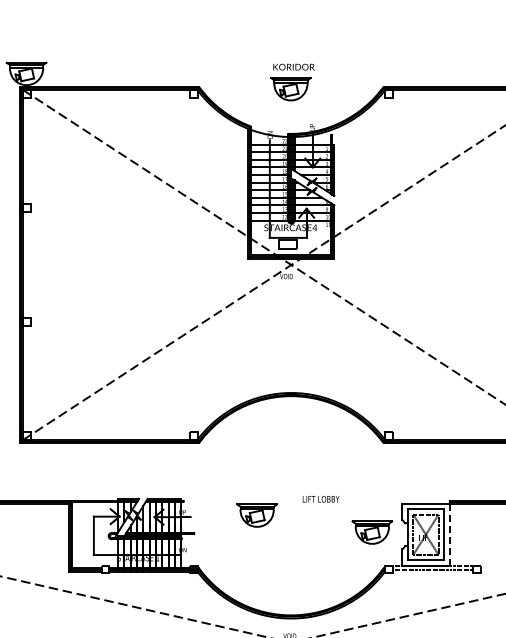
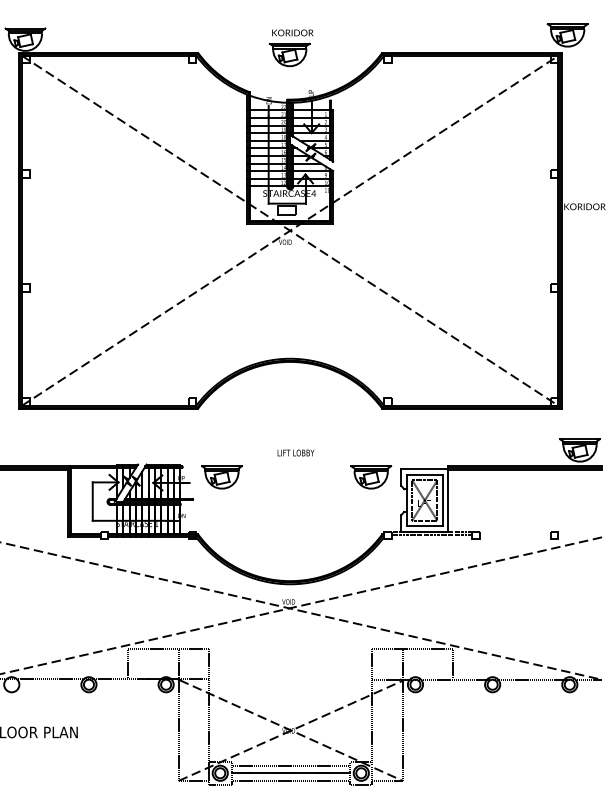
text: (320, 498) -> (295, 452), moved
part: (256, 515) -> (221, 477), moved
part: (372, 532) -> (371, 477), moved
line: (449, 535) -> (448, 501), dashed -> solid

